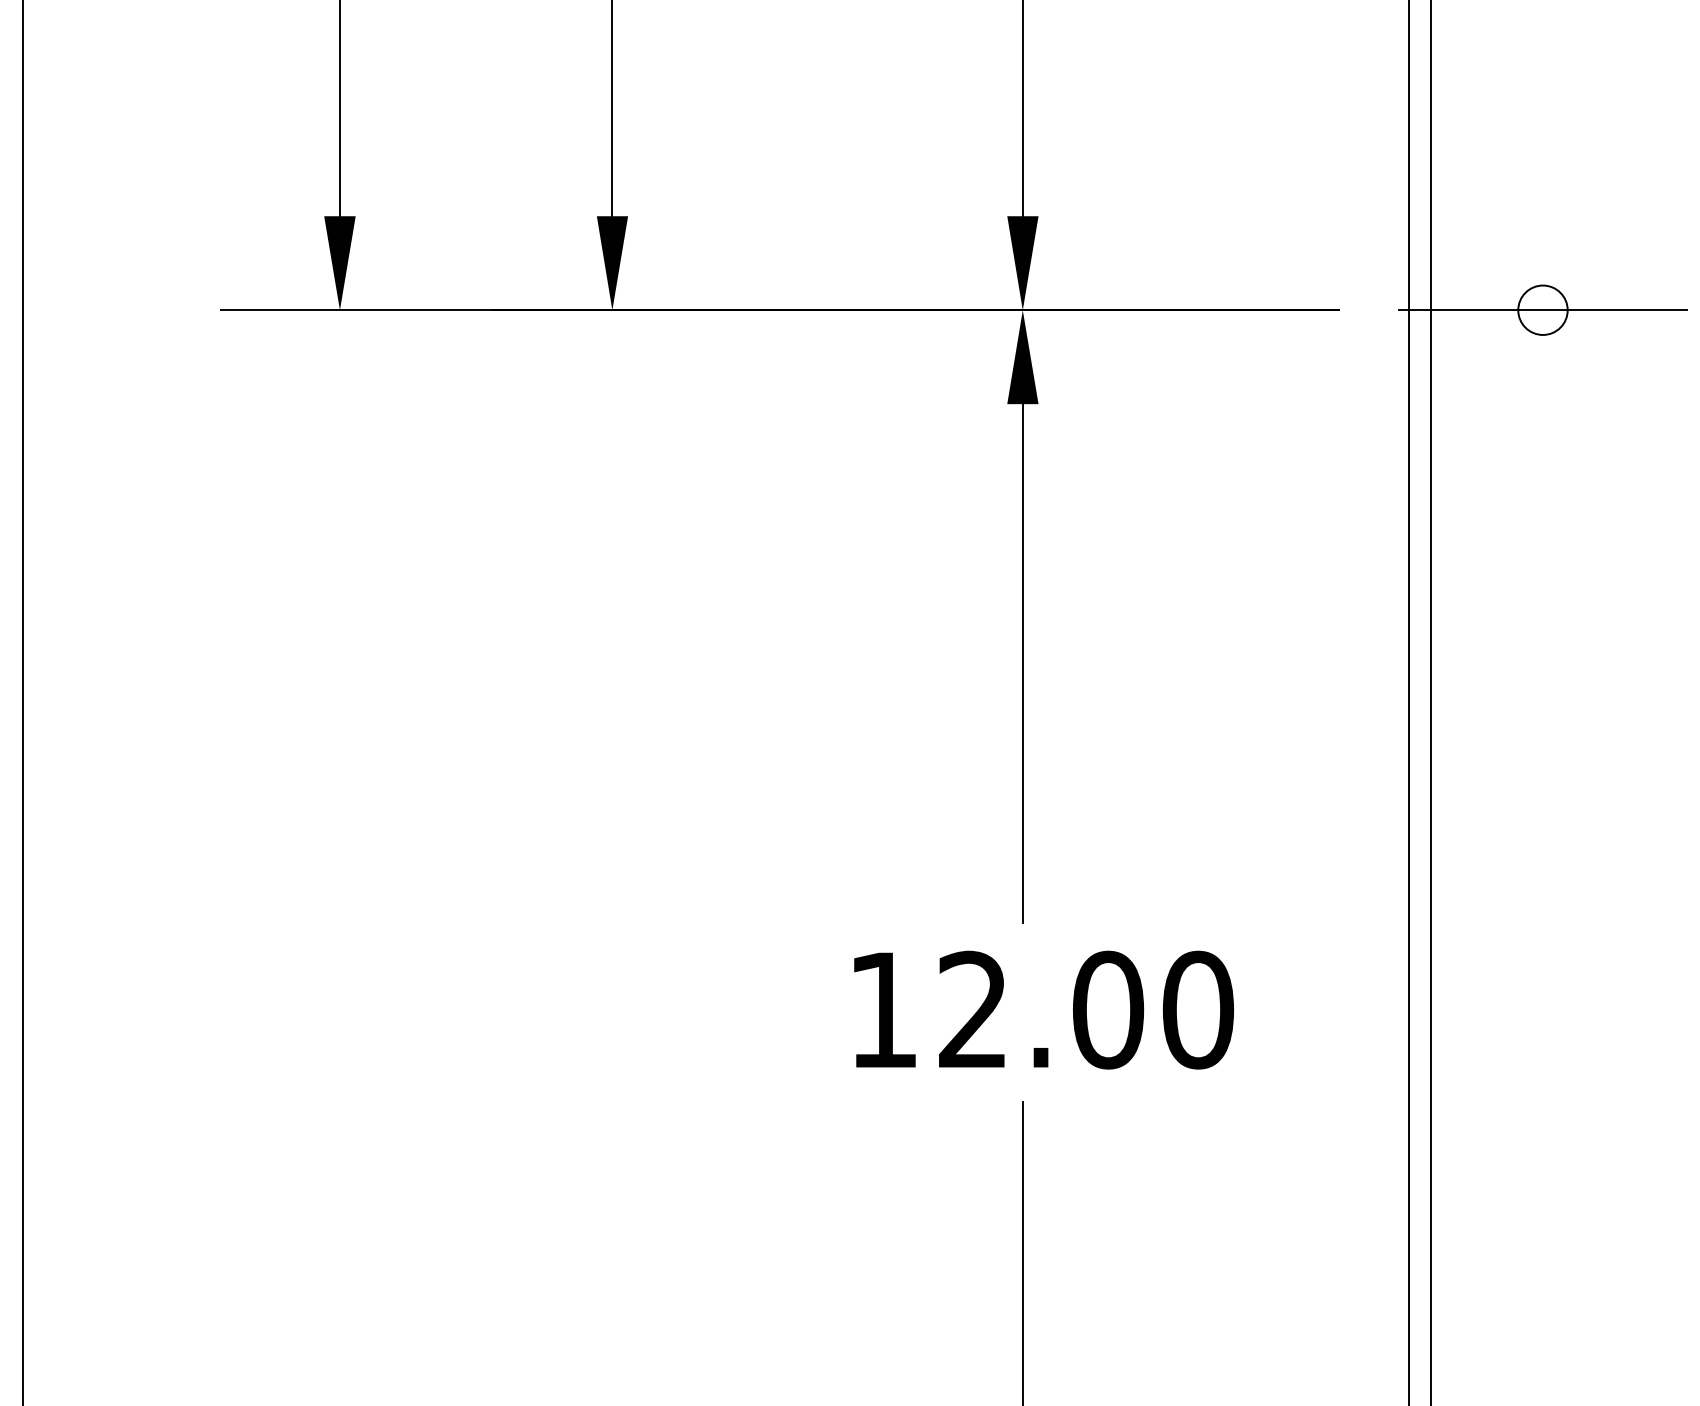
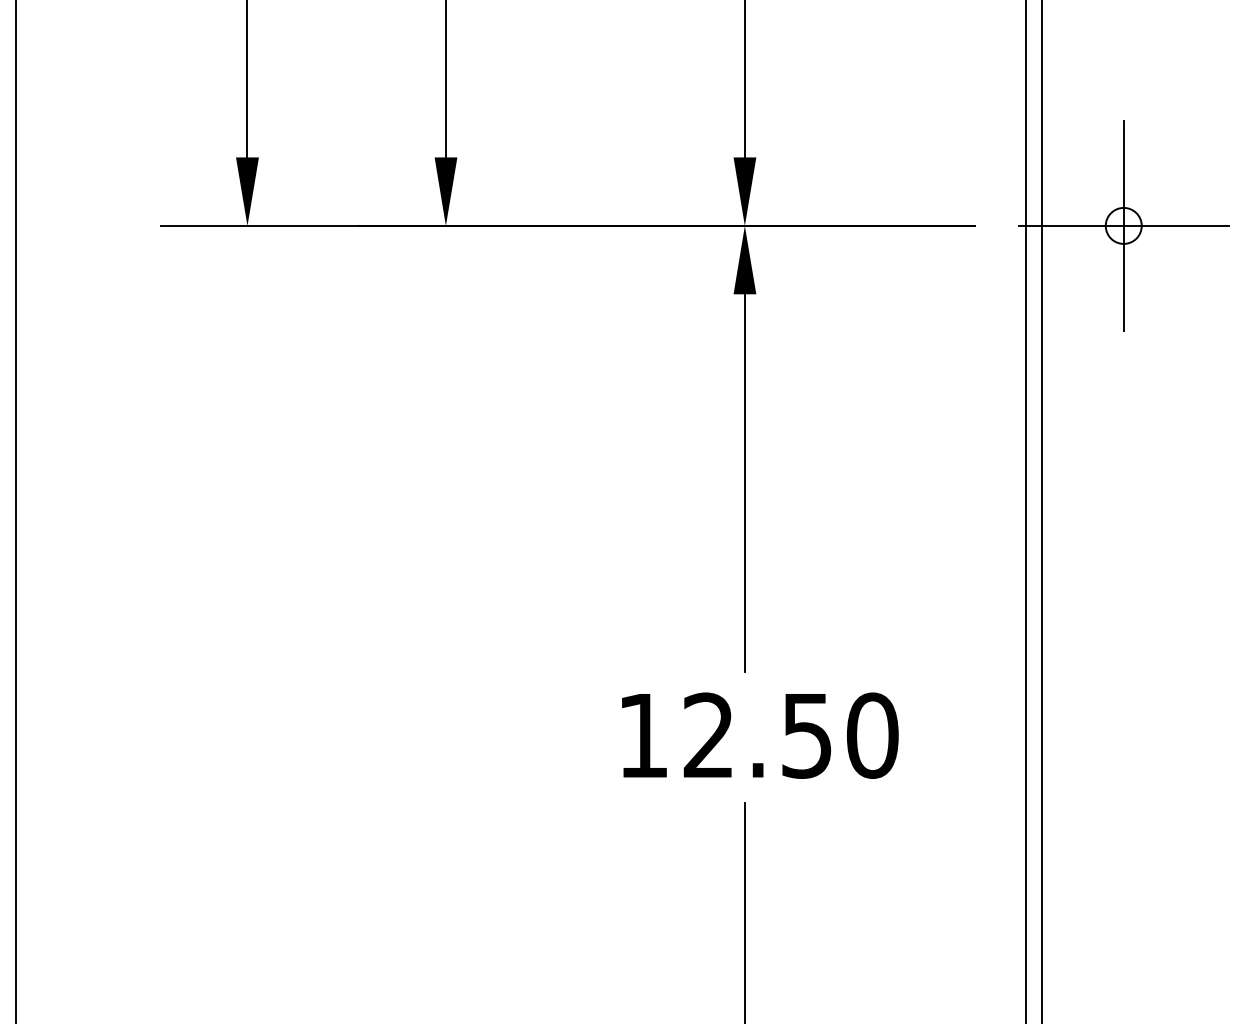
line: (1542, 310) -> (1123, 226), added
text: (1108, 1009) -> (807, 735), 12.00 -> 12.50

